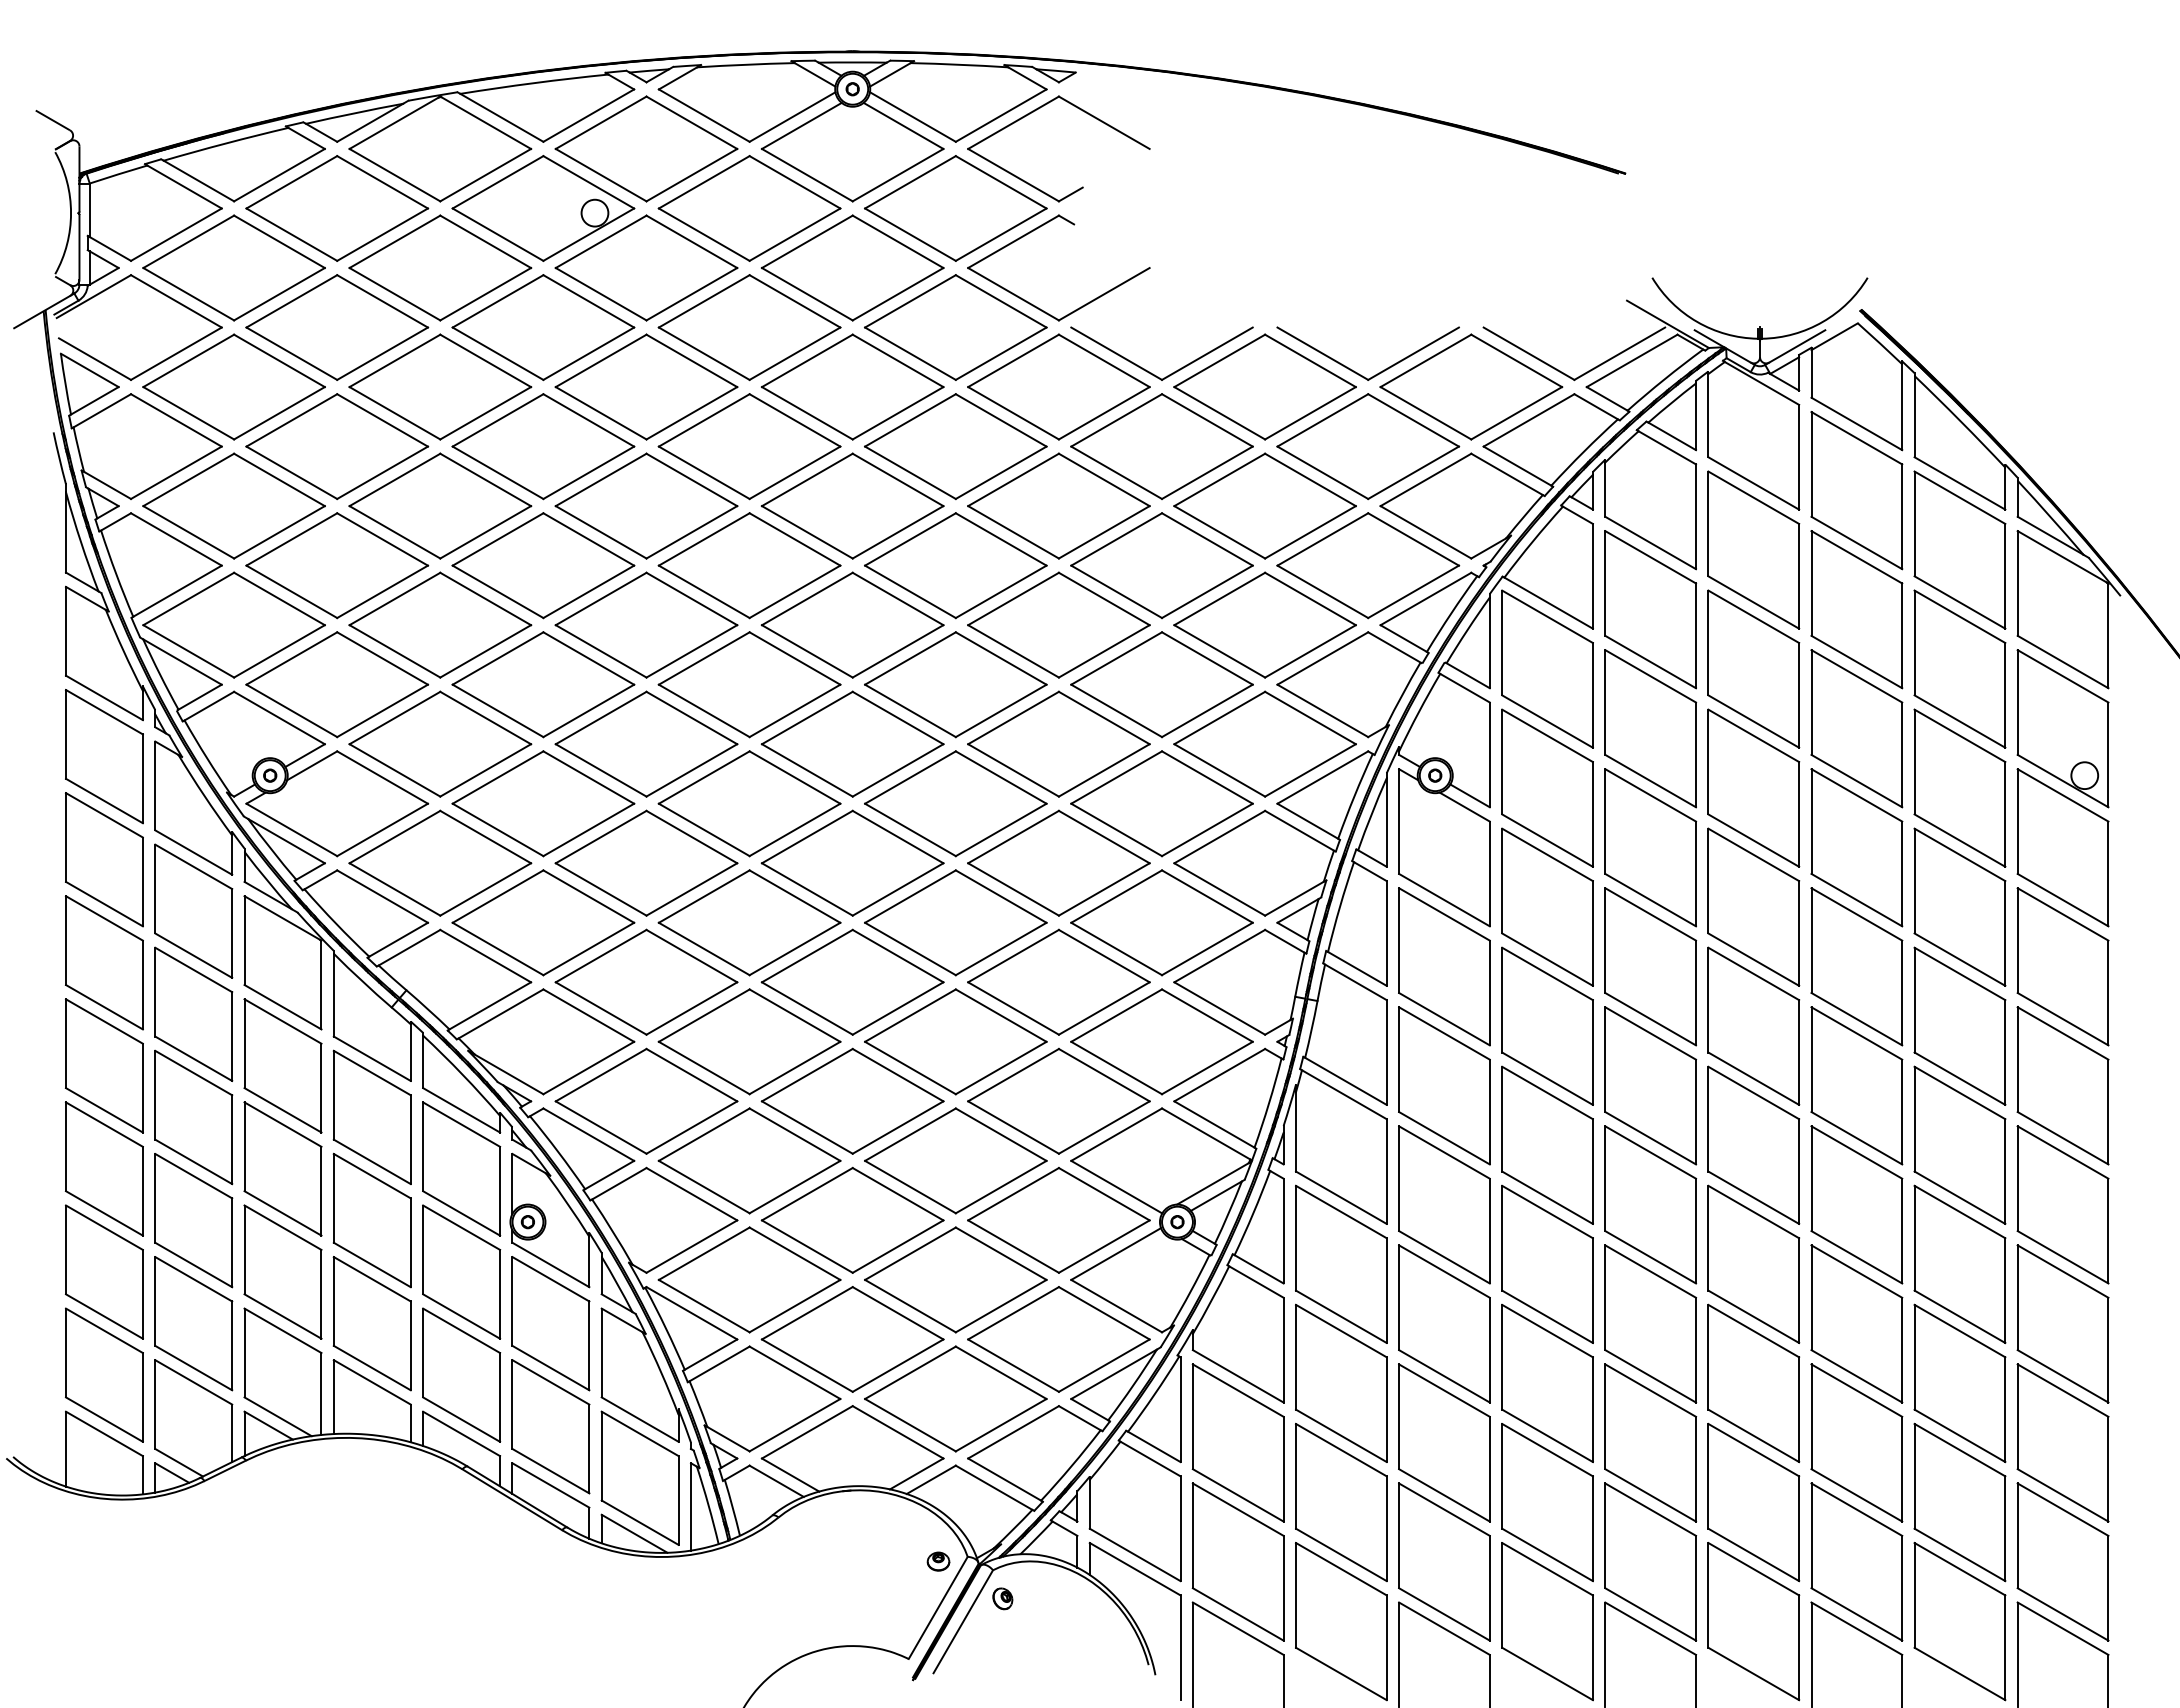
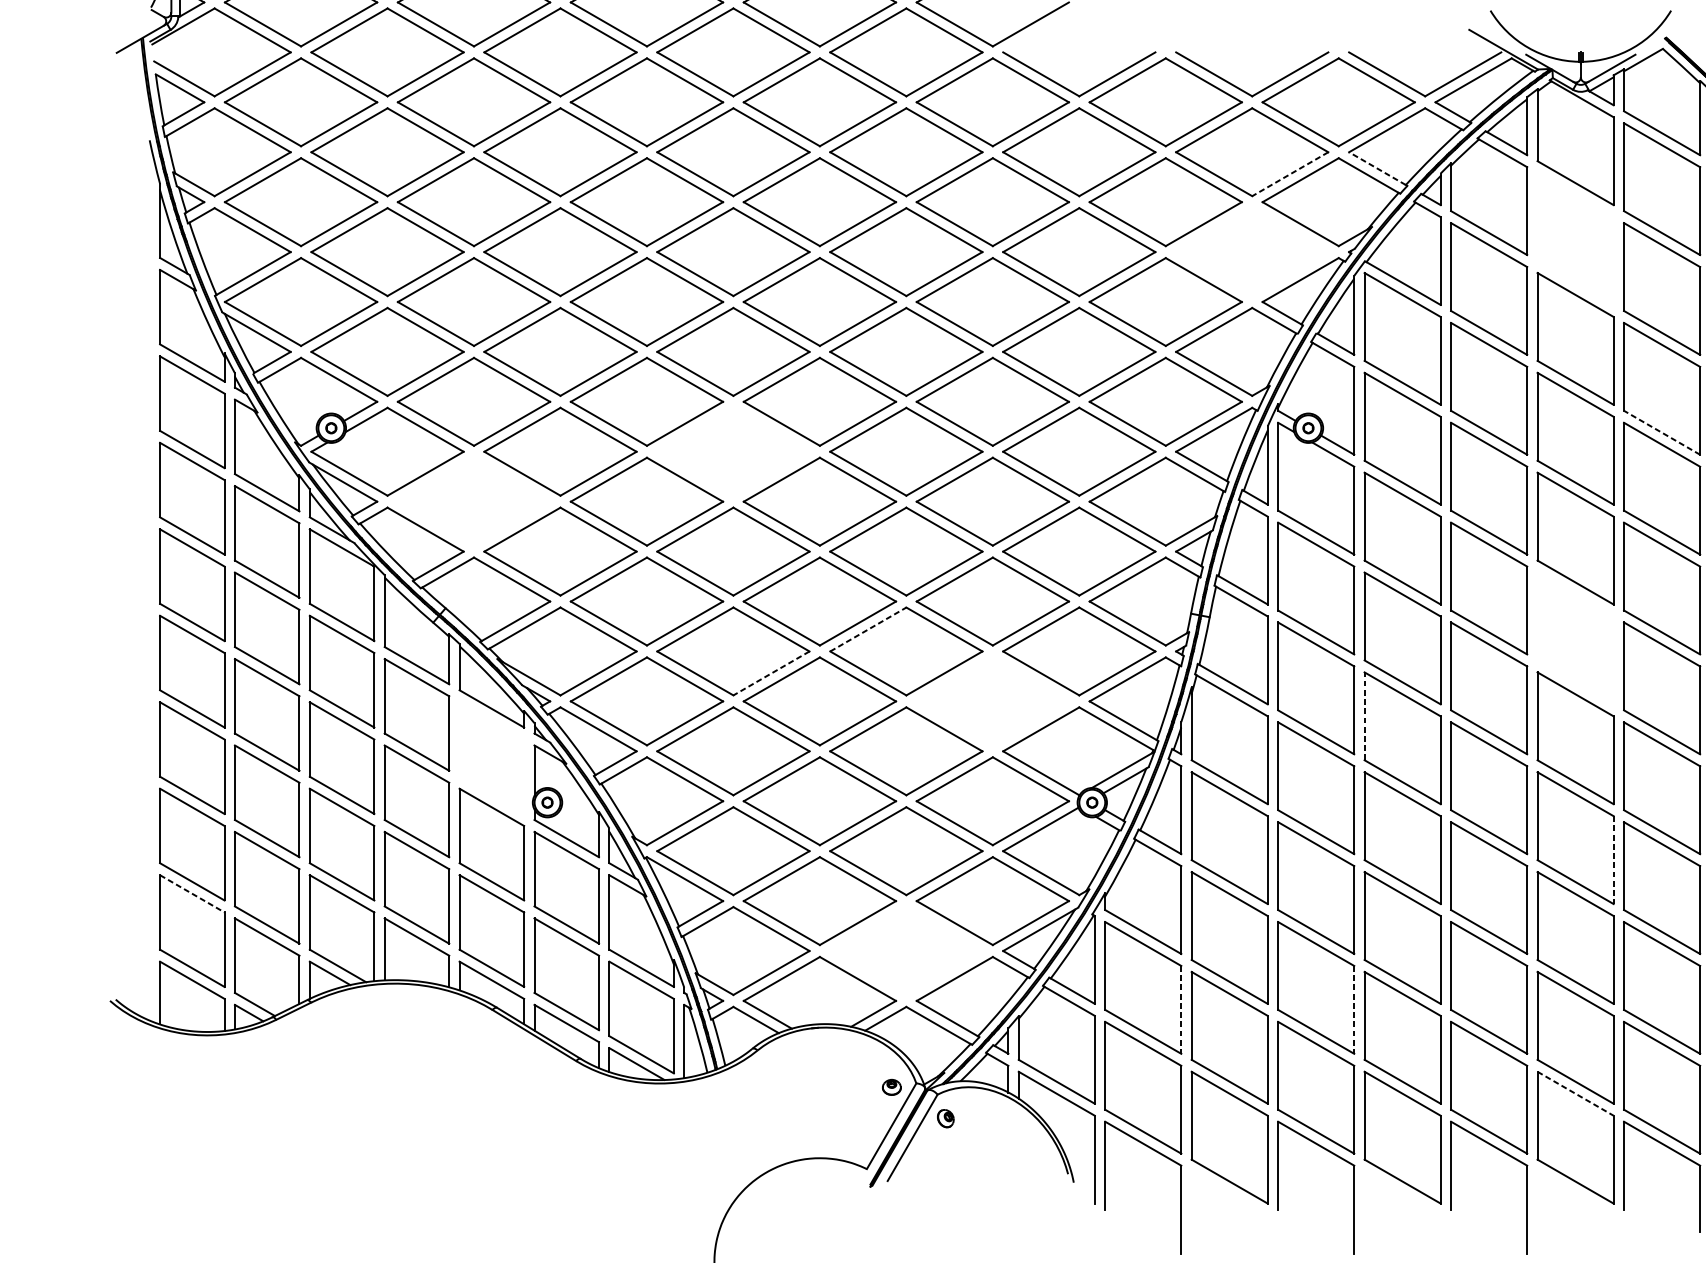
line: (1517, 465) -> (1377, 168), solid -> dashed
line: (1413, 473) -> (1290, 174), solid -> dashed
part: (1753, 549) -> (1575, 238), removed
part: (1368, 565) -> (1252, 251), removed
line: (1856, 780) -> (1661, 432), solid -> dashed
part: (749, 803) -> (733, 451), removed
part: (440, 862) -> (474, 501), removed
line: (910, 1015) -> (868, 629), solid -> dashed
part: (1753, 1025) -> (1575, 637), removed
line: (794, 1068) -> (771, 673), solid -> dashed
part: (1058, 1100) -> (992, 700), removed
line: (1502, 1118) -> (1364, 715), solid -> dashed
part: (461, 1168) -> (491, 757), removed
line: (1799, 1291) -> (1613, 860), solid -> dashed
line: (104, 1331) -> (192, 894), solid -> dashed
part: (955, 1398) -> (906, 950), removed
line: (1283, 1469) -> (1181, 1010), solid -> dashed
line: (1489, 1469) -> (1353, 1010), solid -> dashed
line: (1754, 1569) -> (1576, 1094), solid -> dashed

